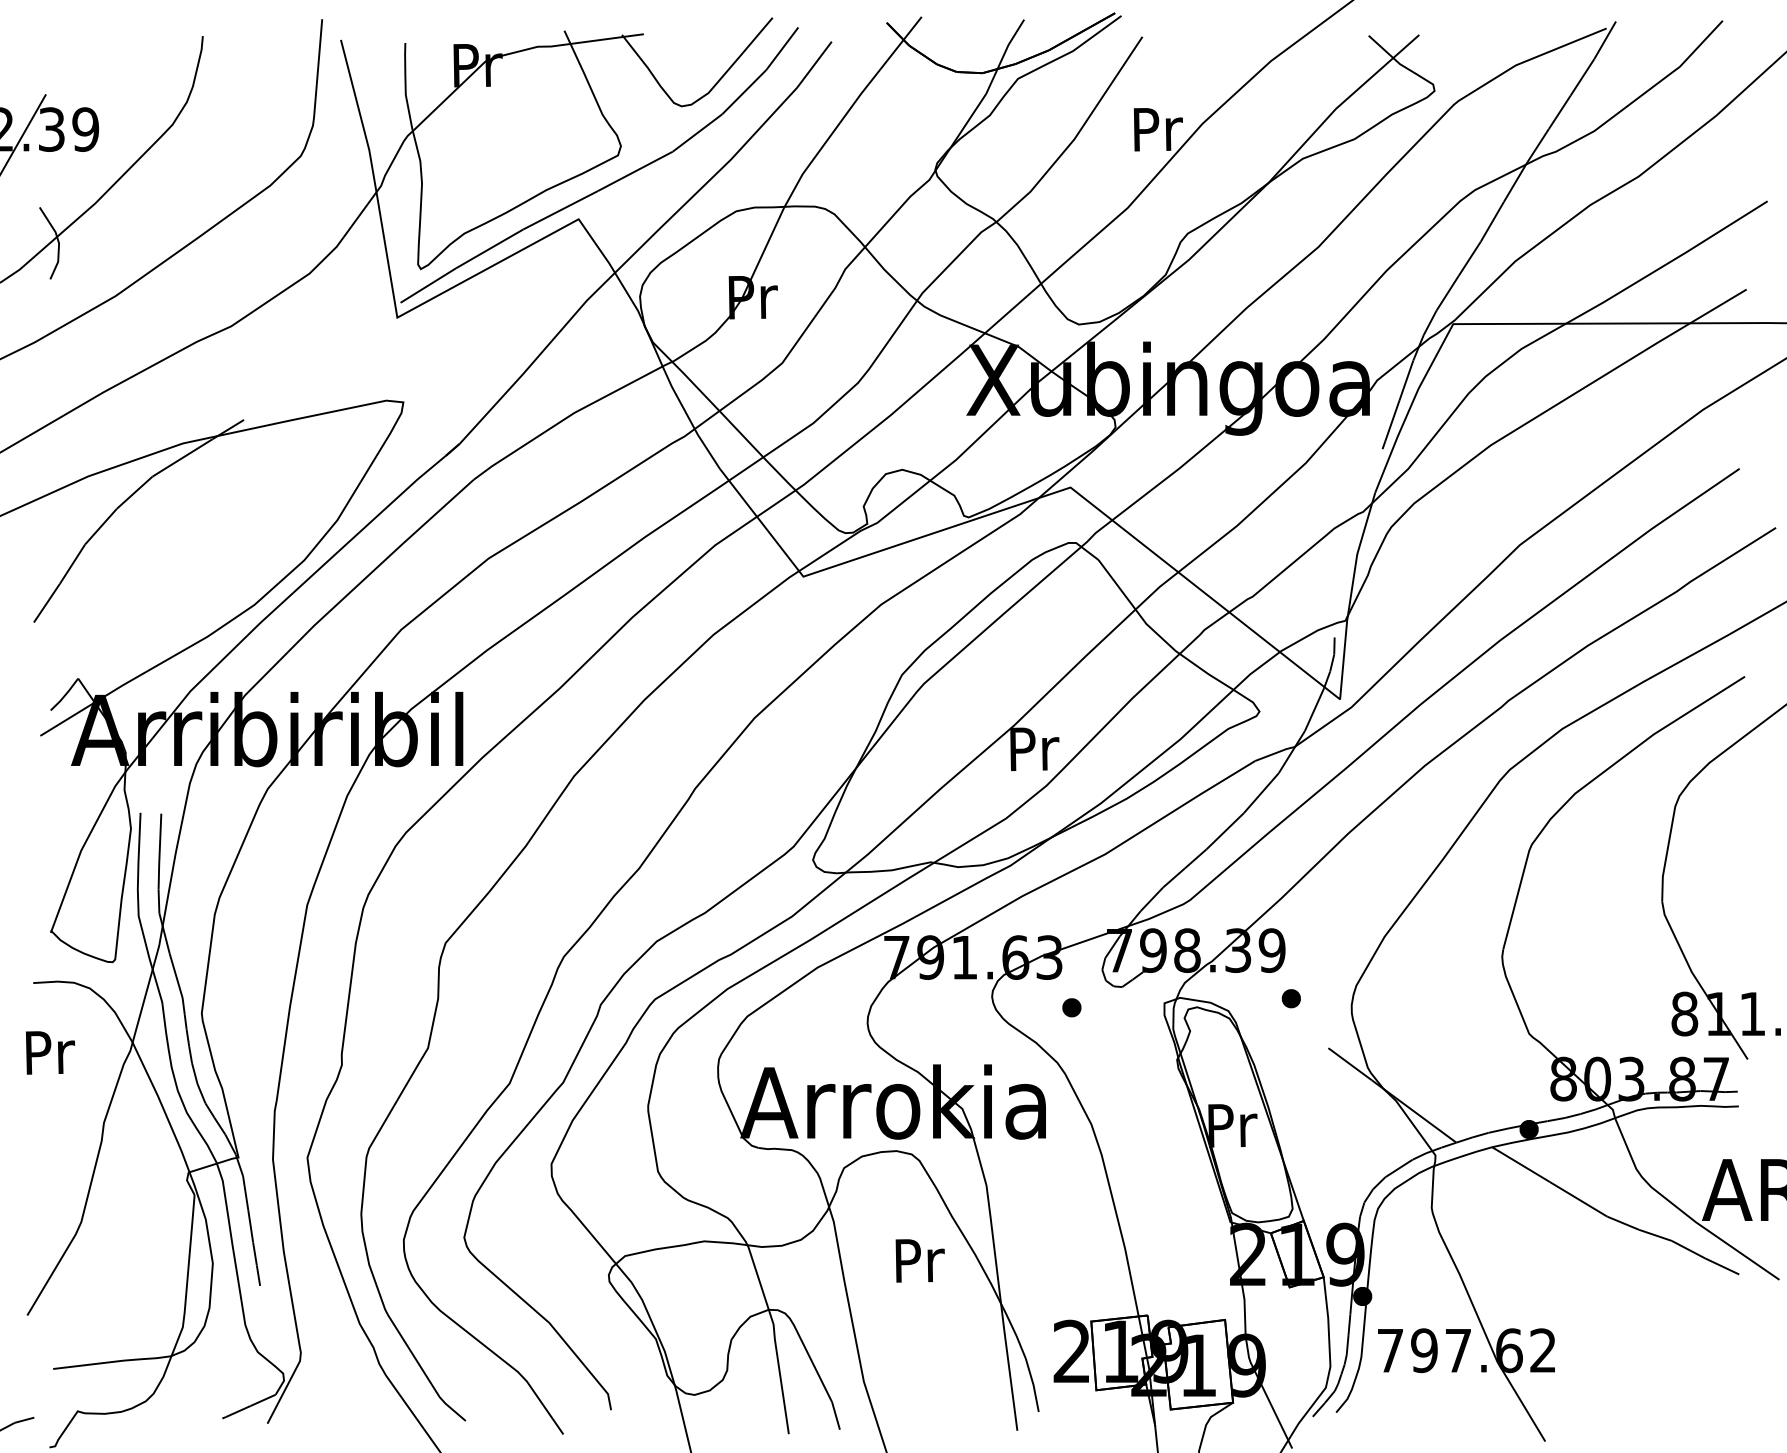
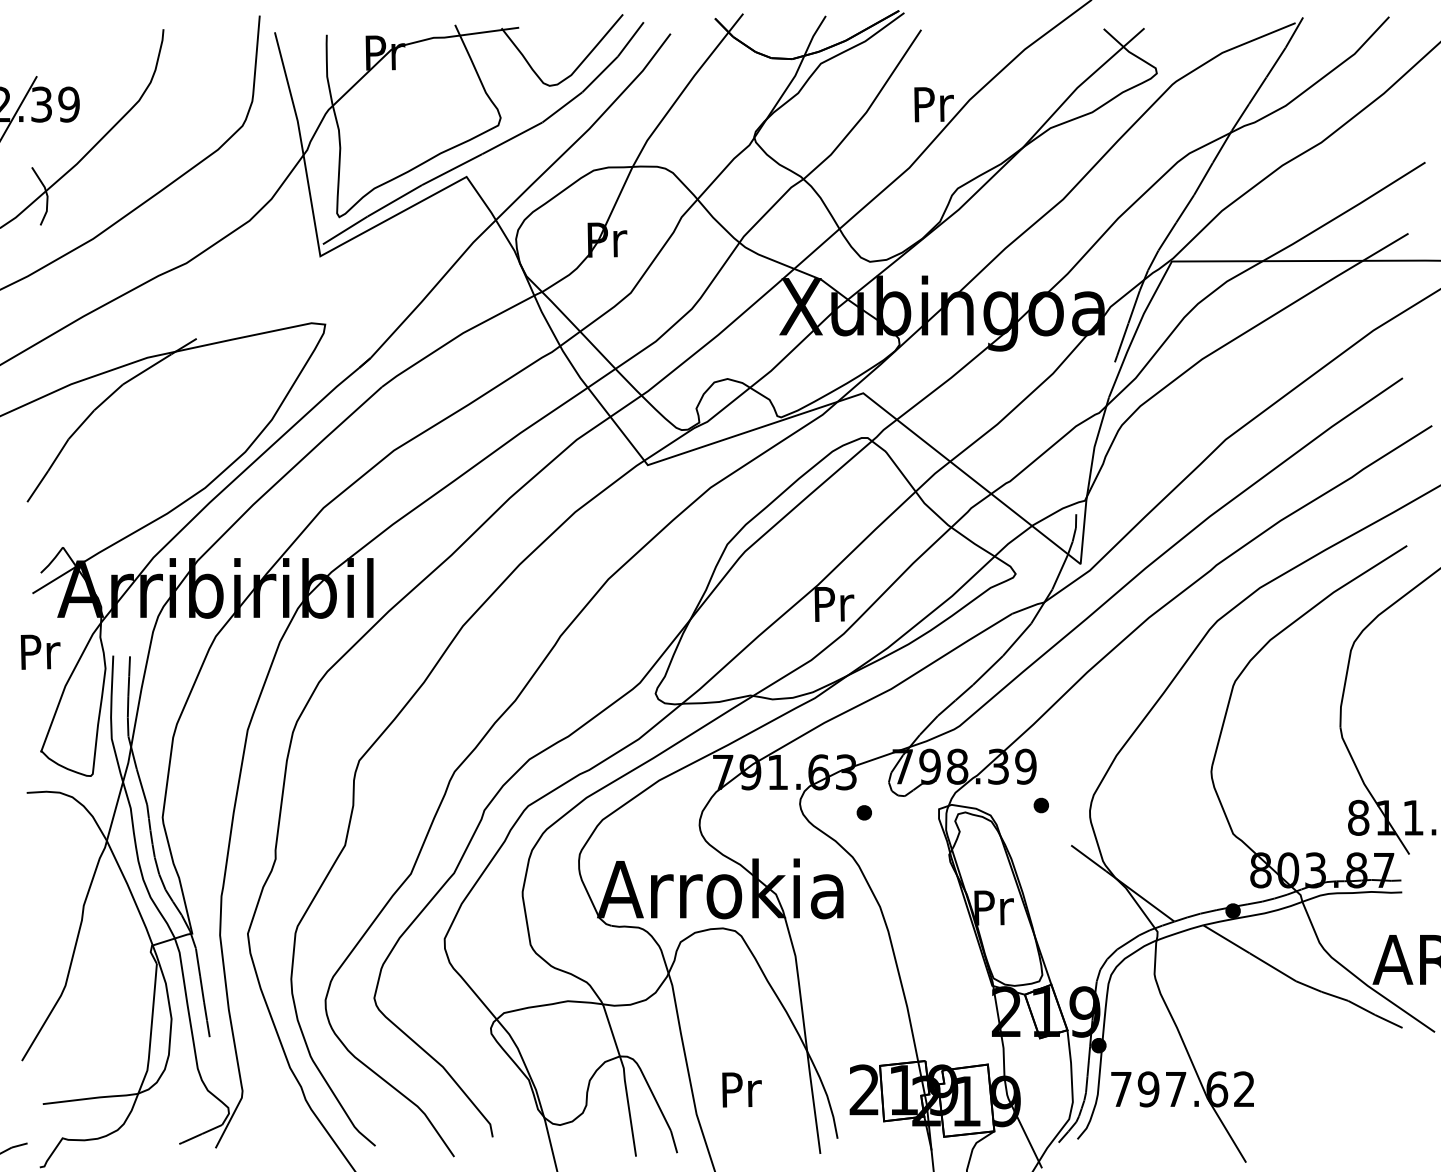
text: (50, 1052) -> (40, 651), moved
text: (919, 1260) -> (741, 1089), moved

